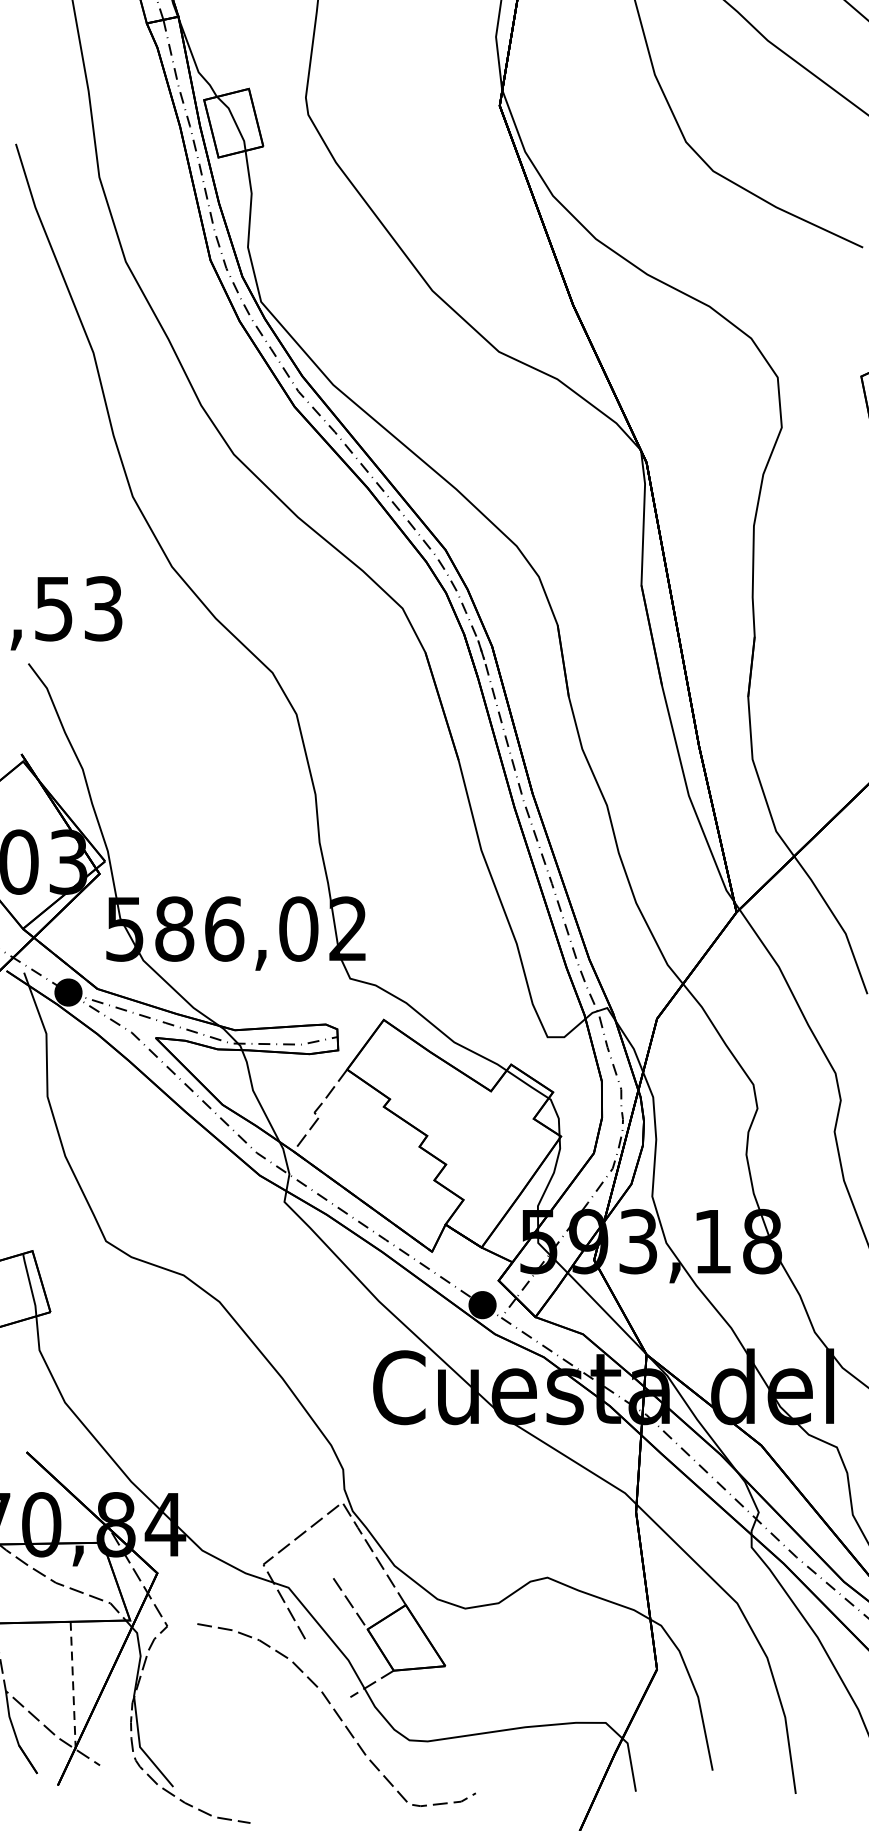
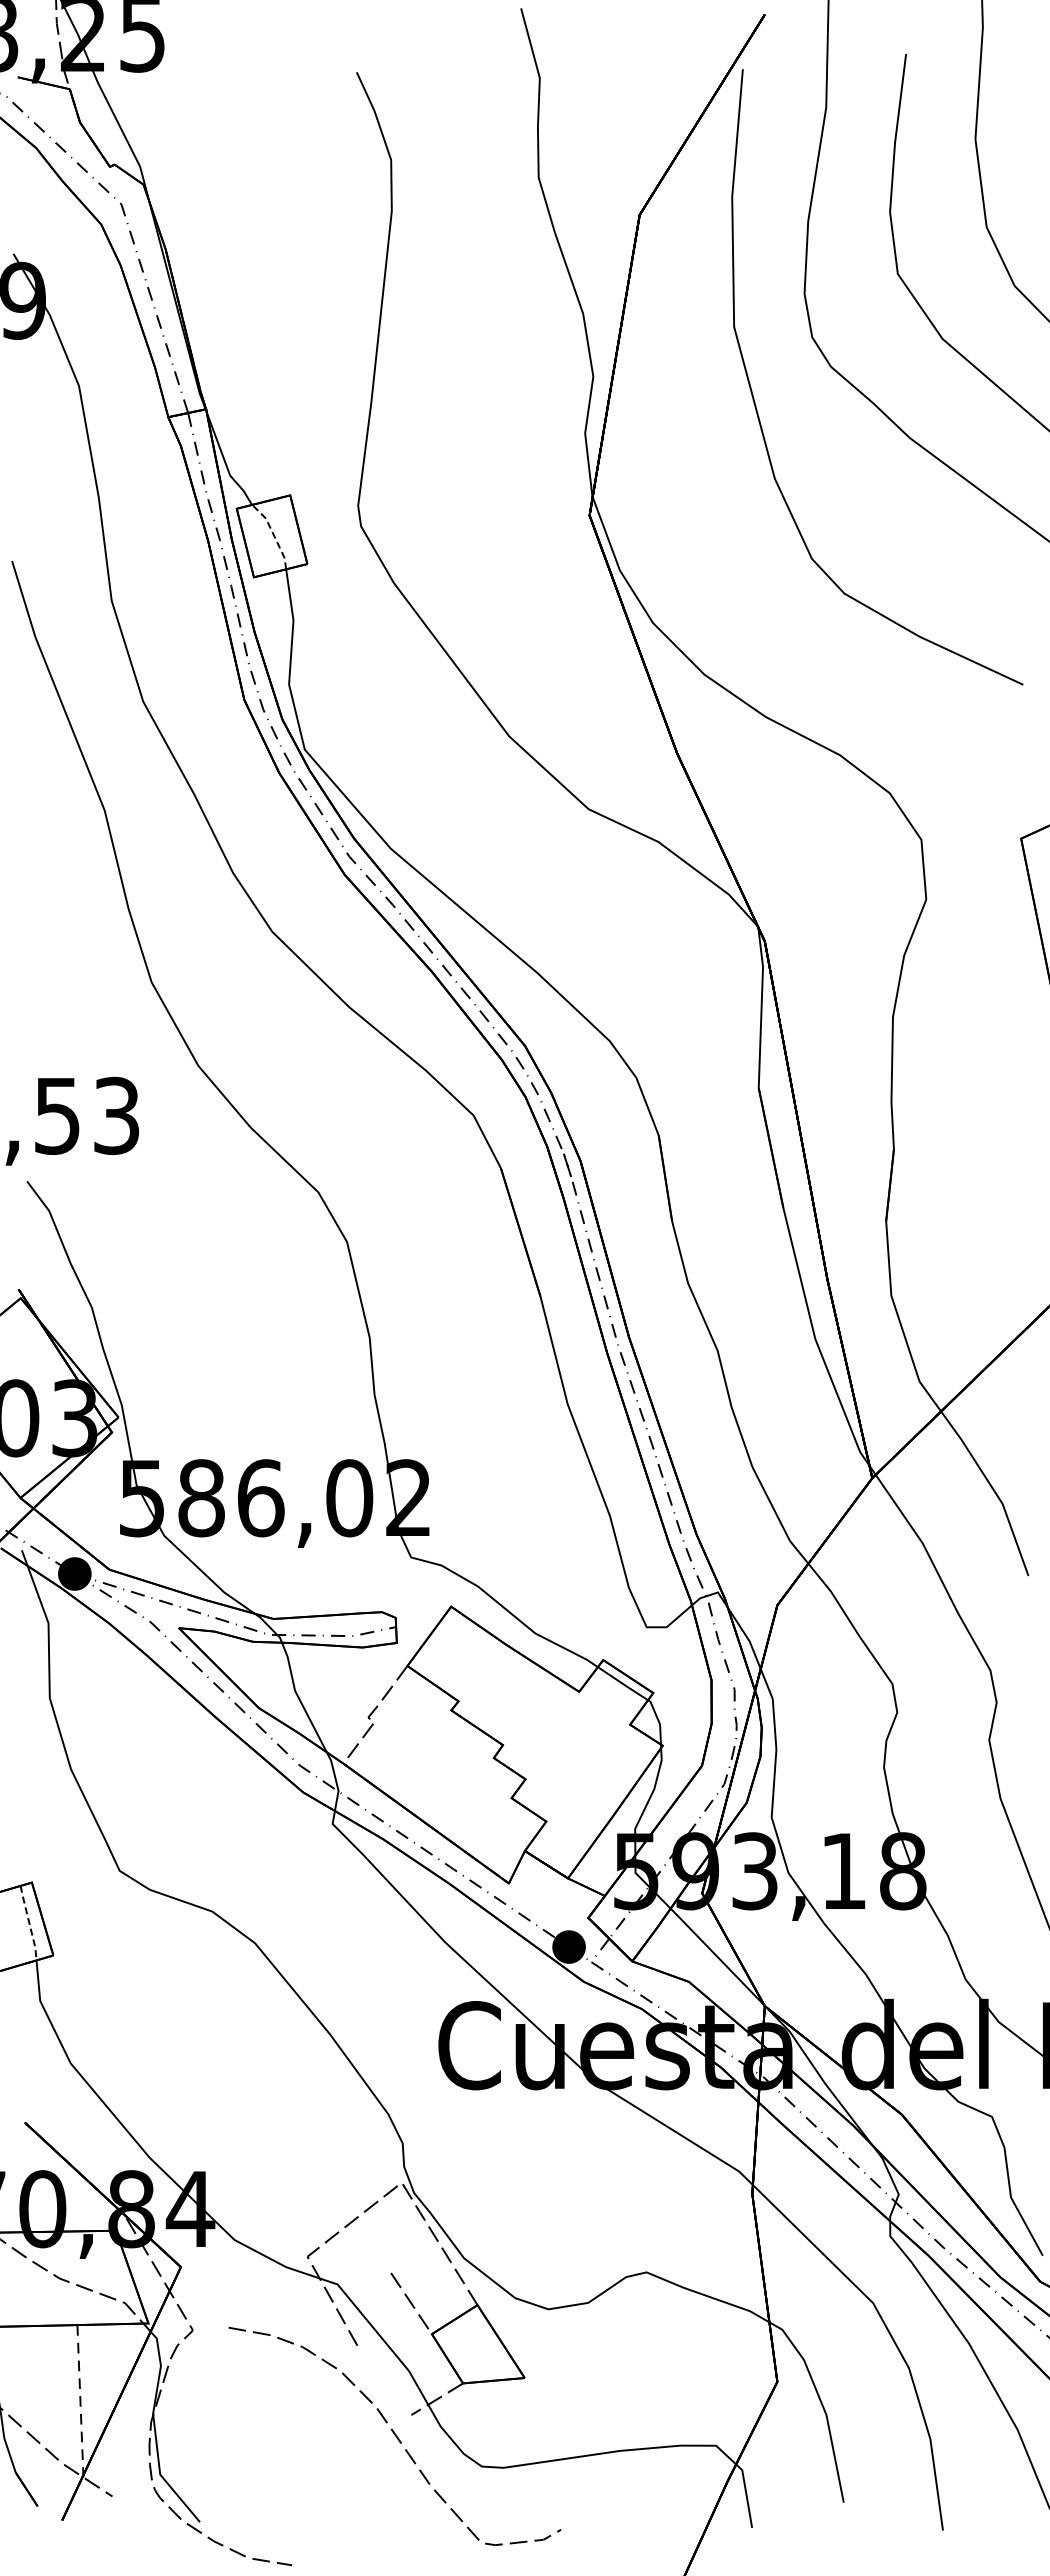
line: (234, 121) -> (273, 534), solid -> dashed
line: (30, 1285) -> (29, 1923), solid -> dashed

